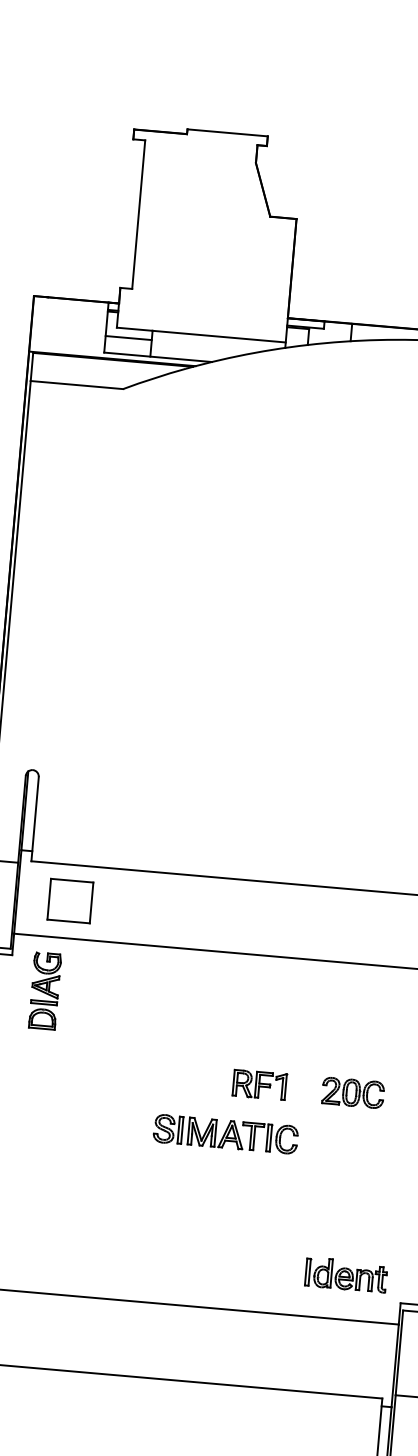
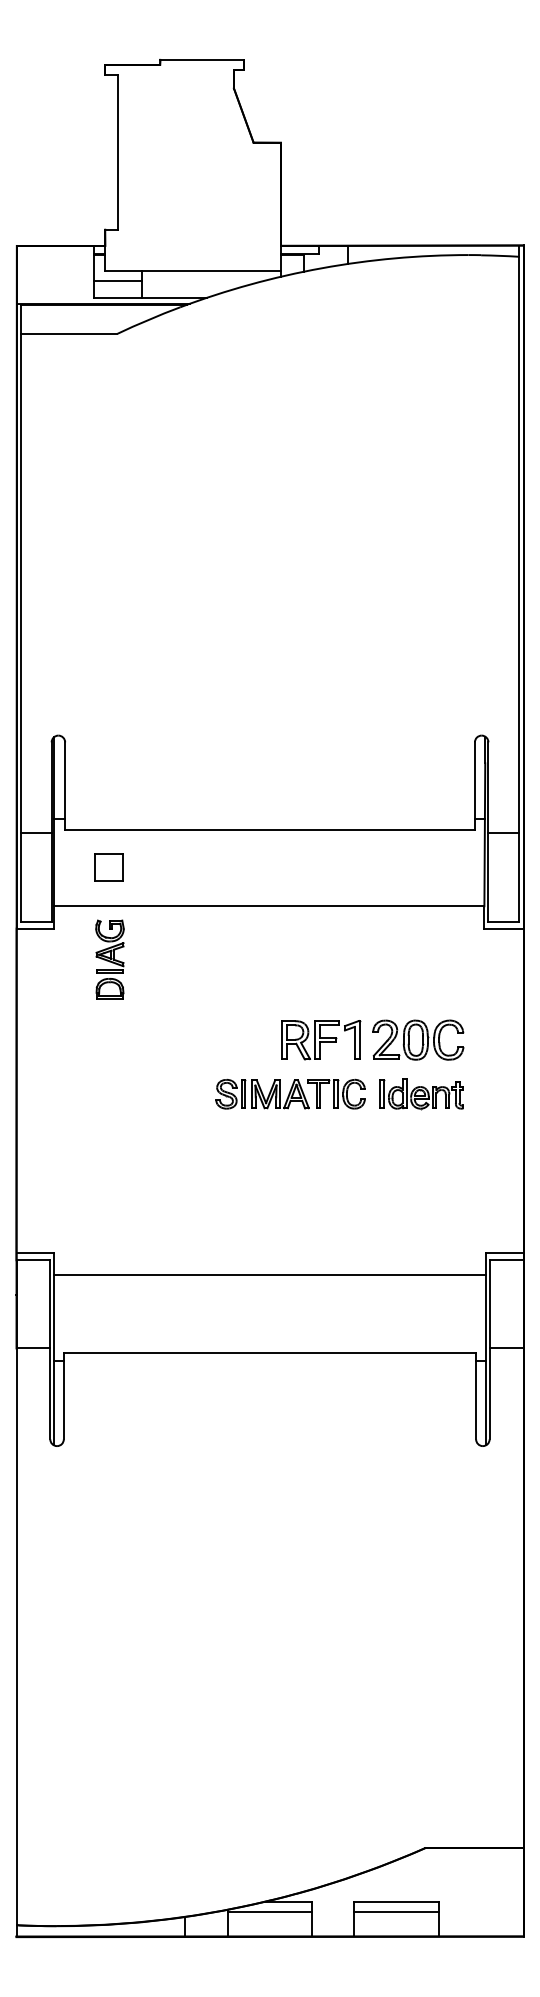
part: (69, 901) -> (108, 867), size x0.62
part: (44, 990) -> (109, 959), moved
part: (260, 1085) -> (321, 1040), size x1.43
part: (353, 1092) -> (418, 1039), size x1.43
part: (346, 1275) -> (421, 1094), moved

